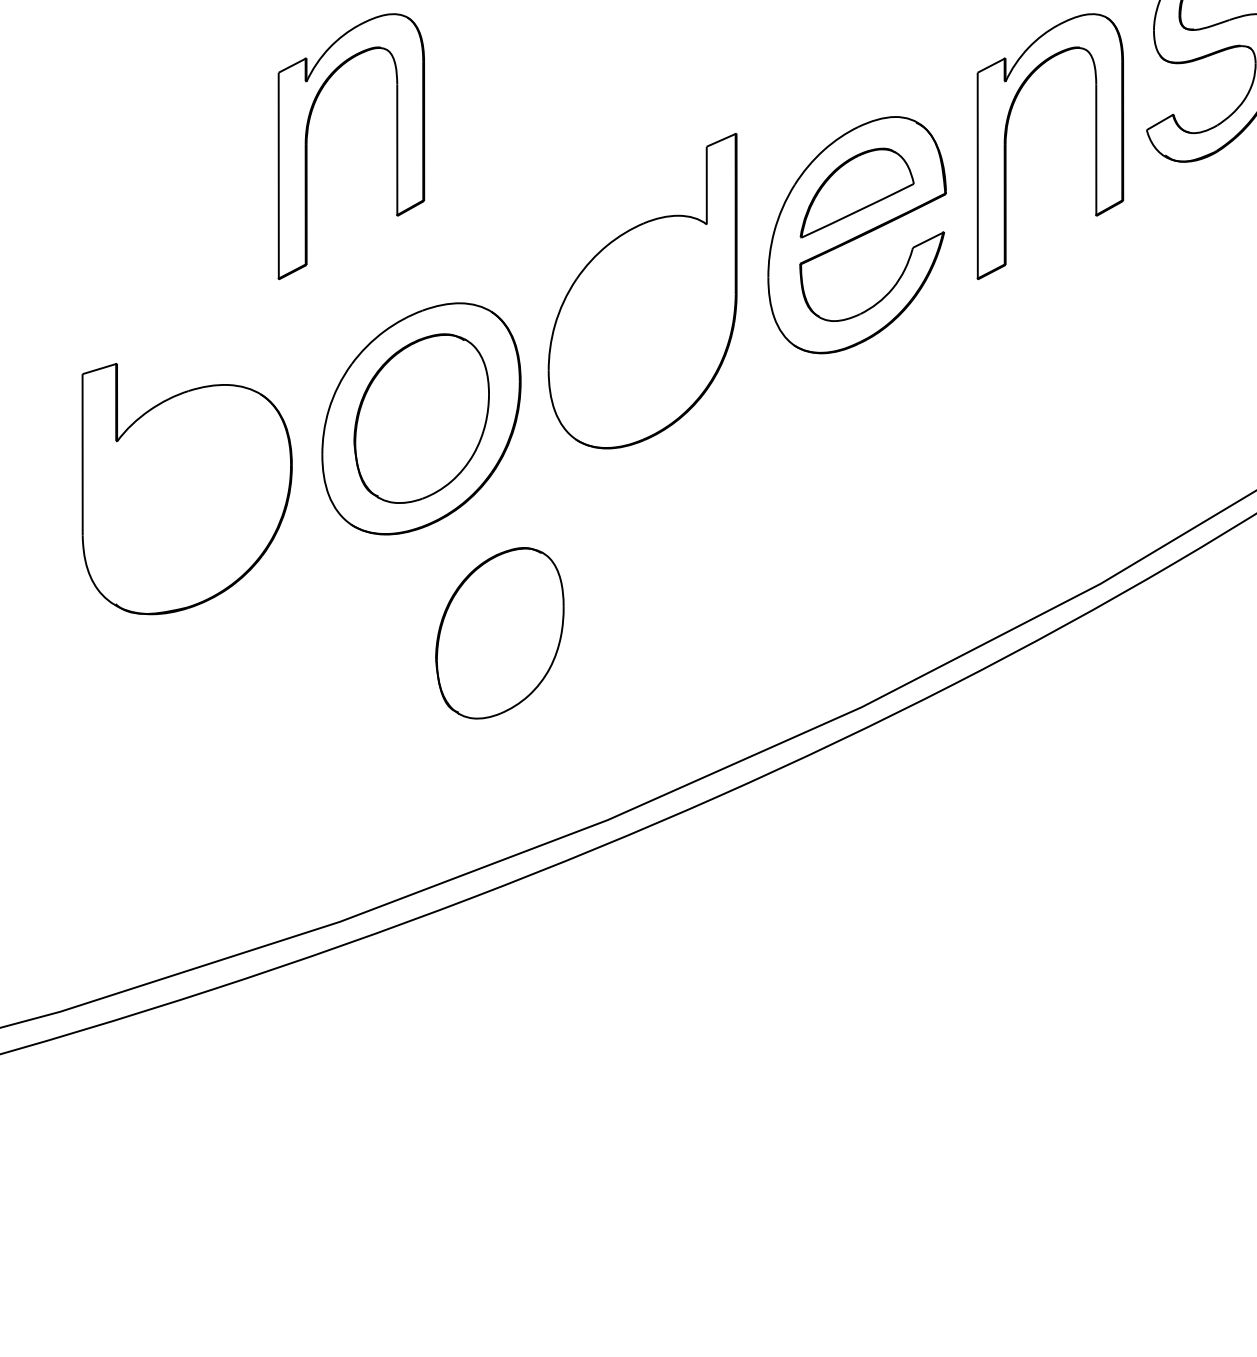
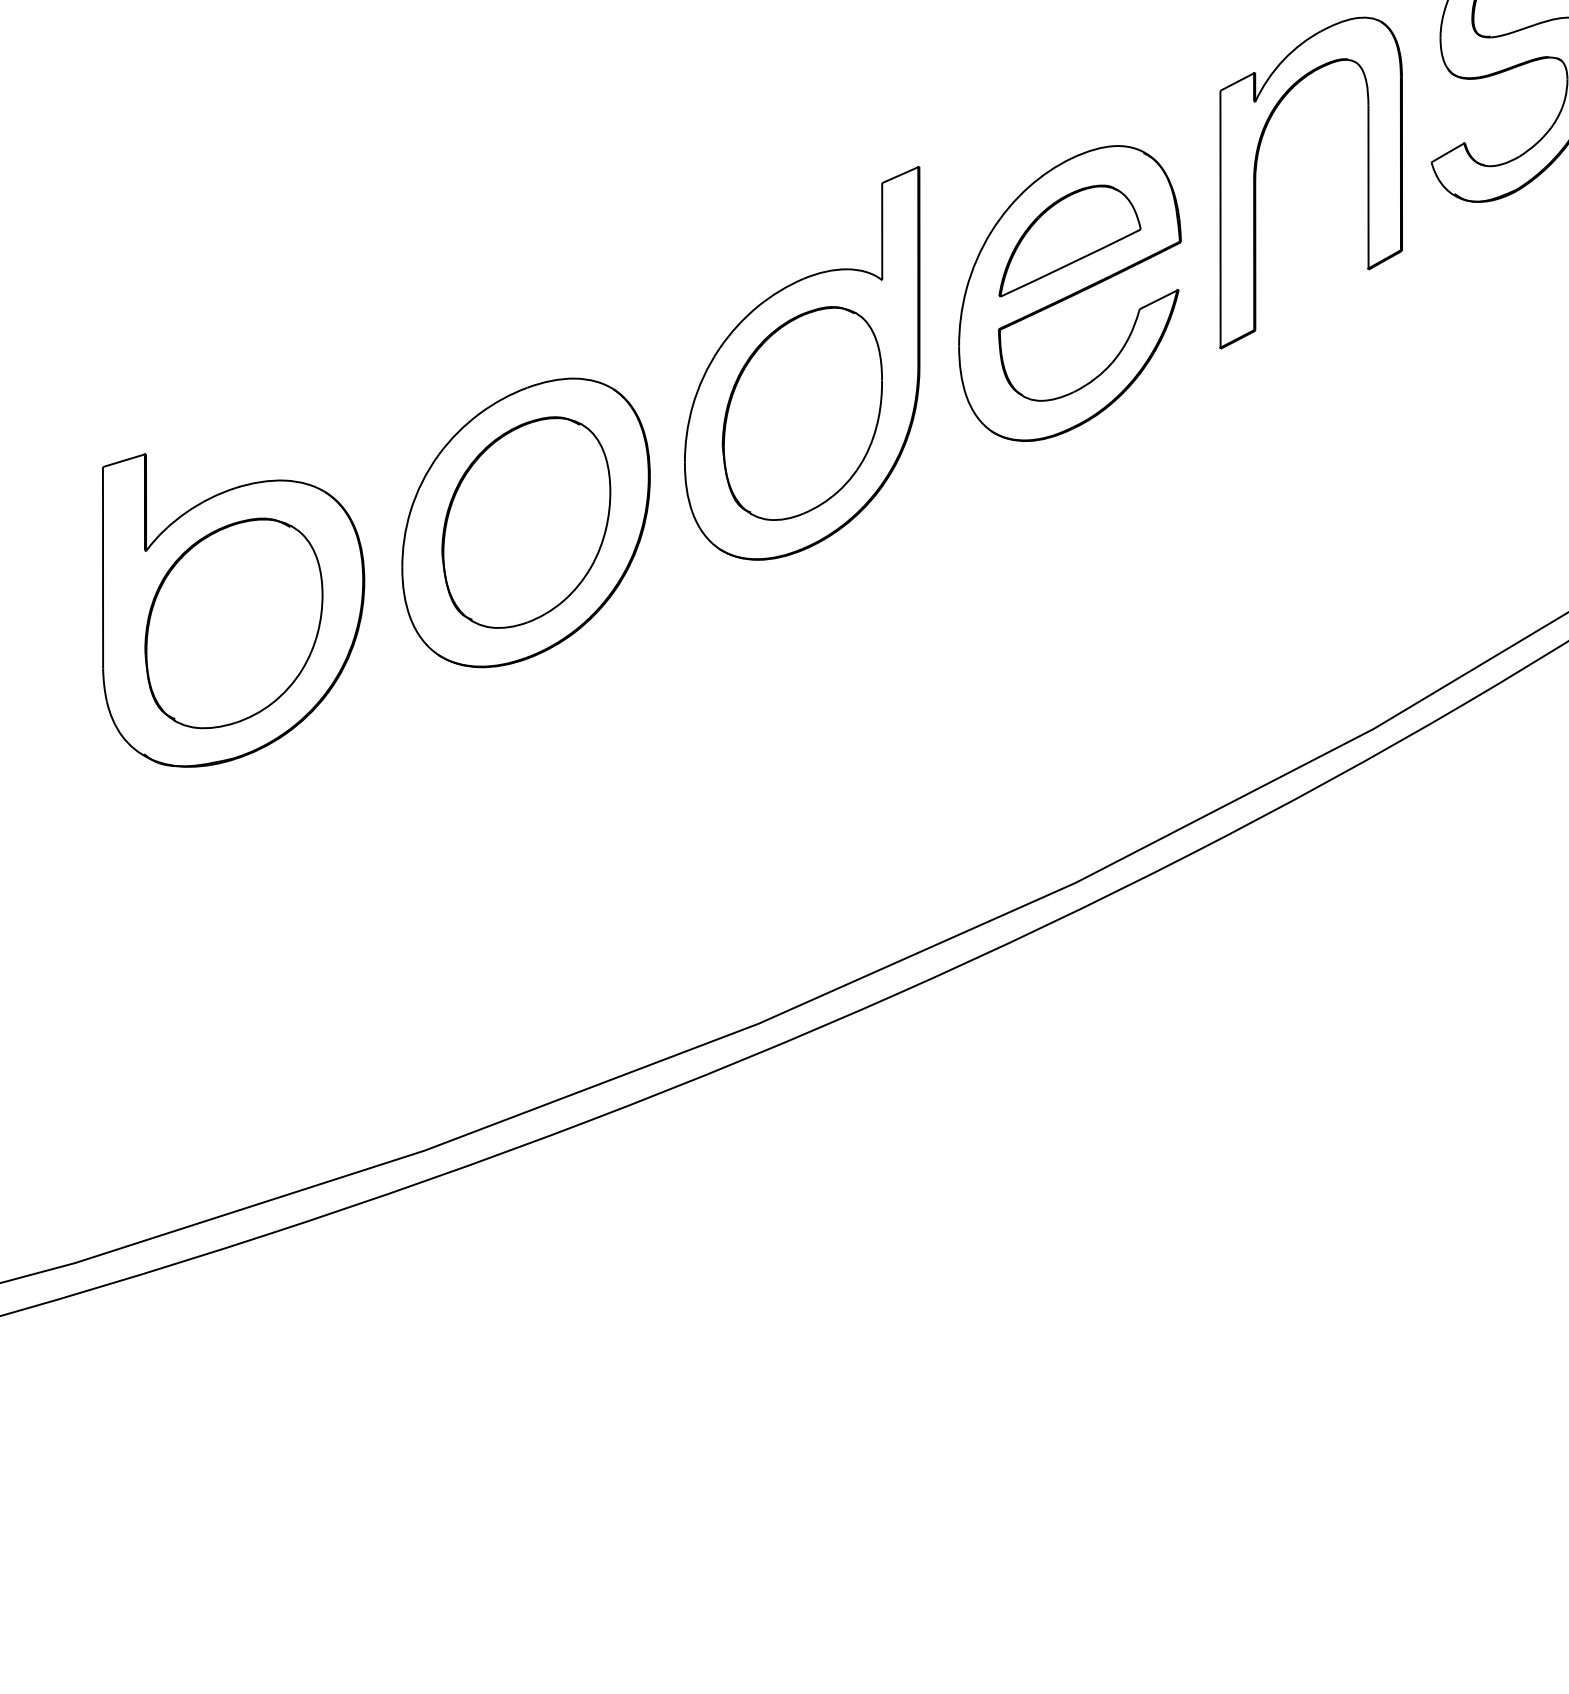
part: (307, 146) -> (383, 182), removed
part: (187, 499) -> (233, 623), added
part: (499, 633) -> (801, 413), moved

